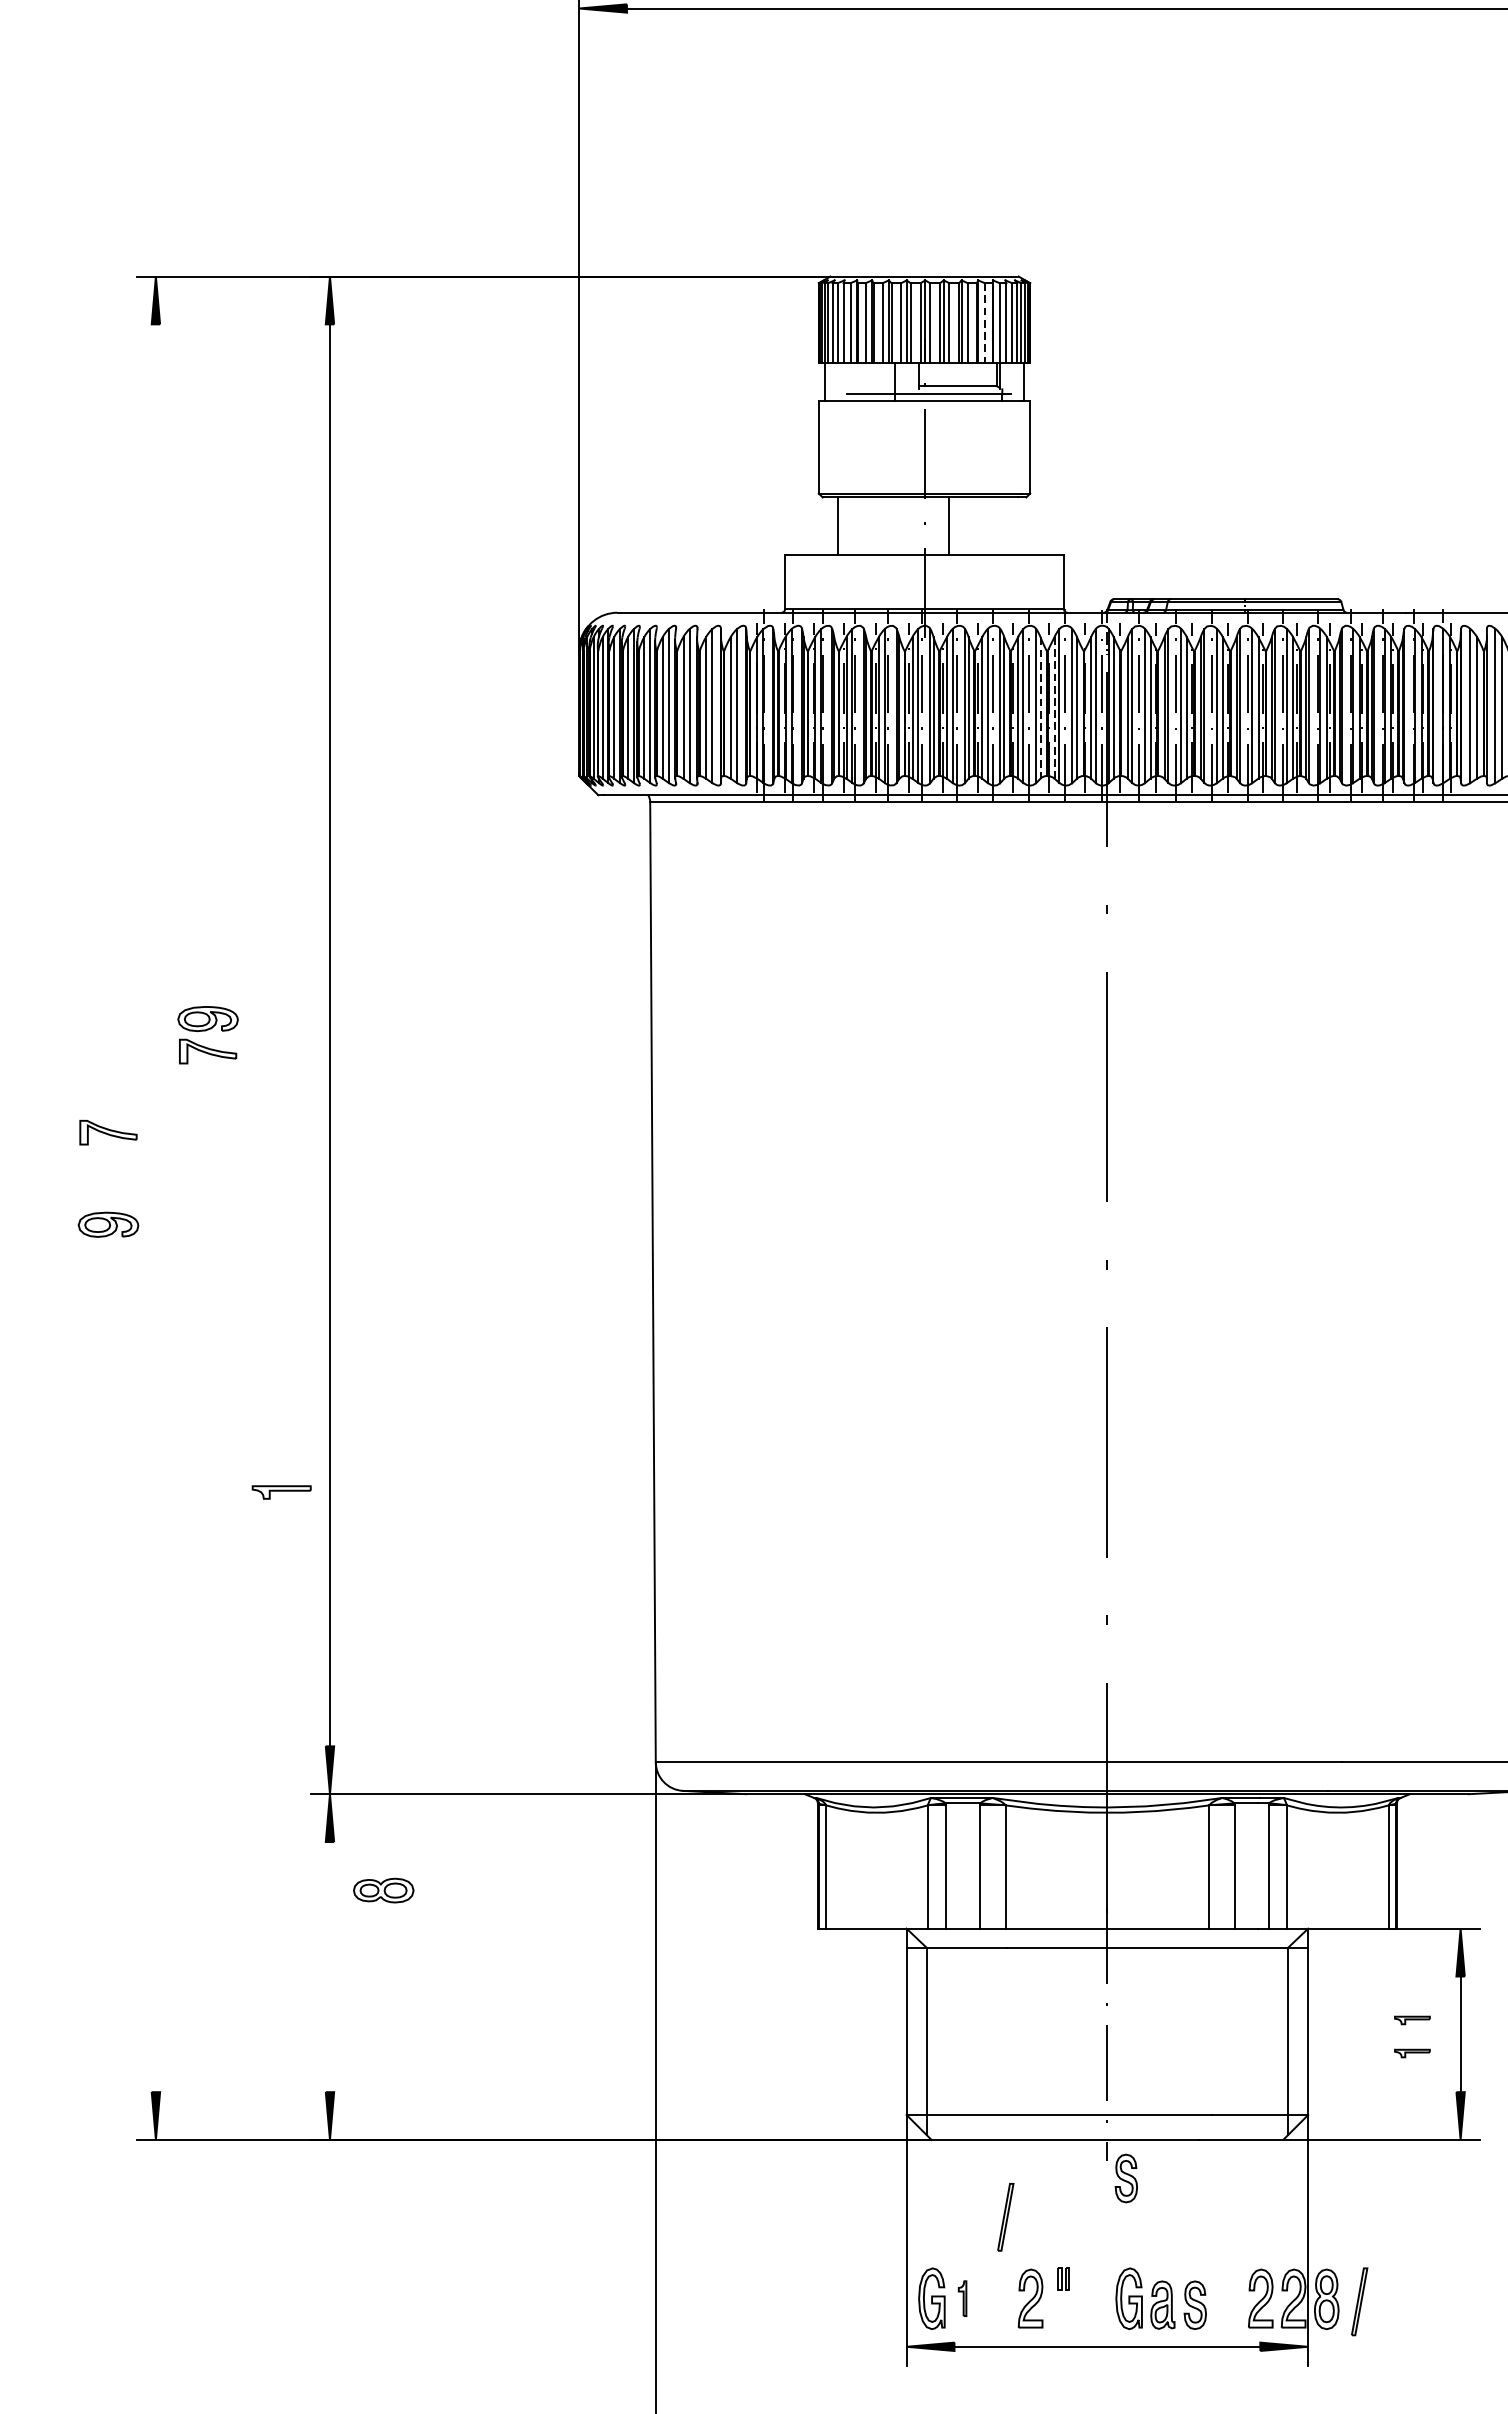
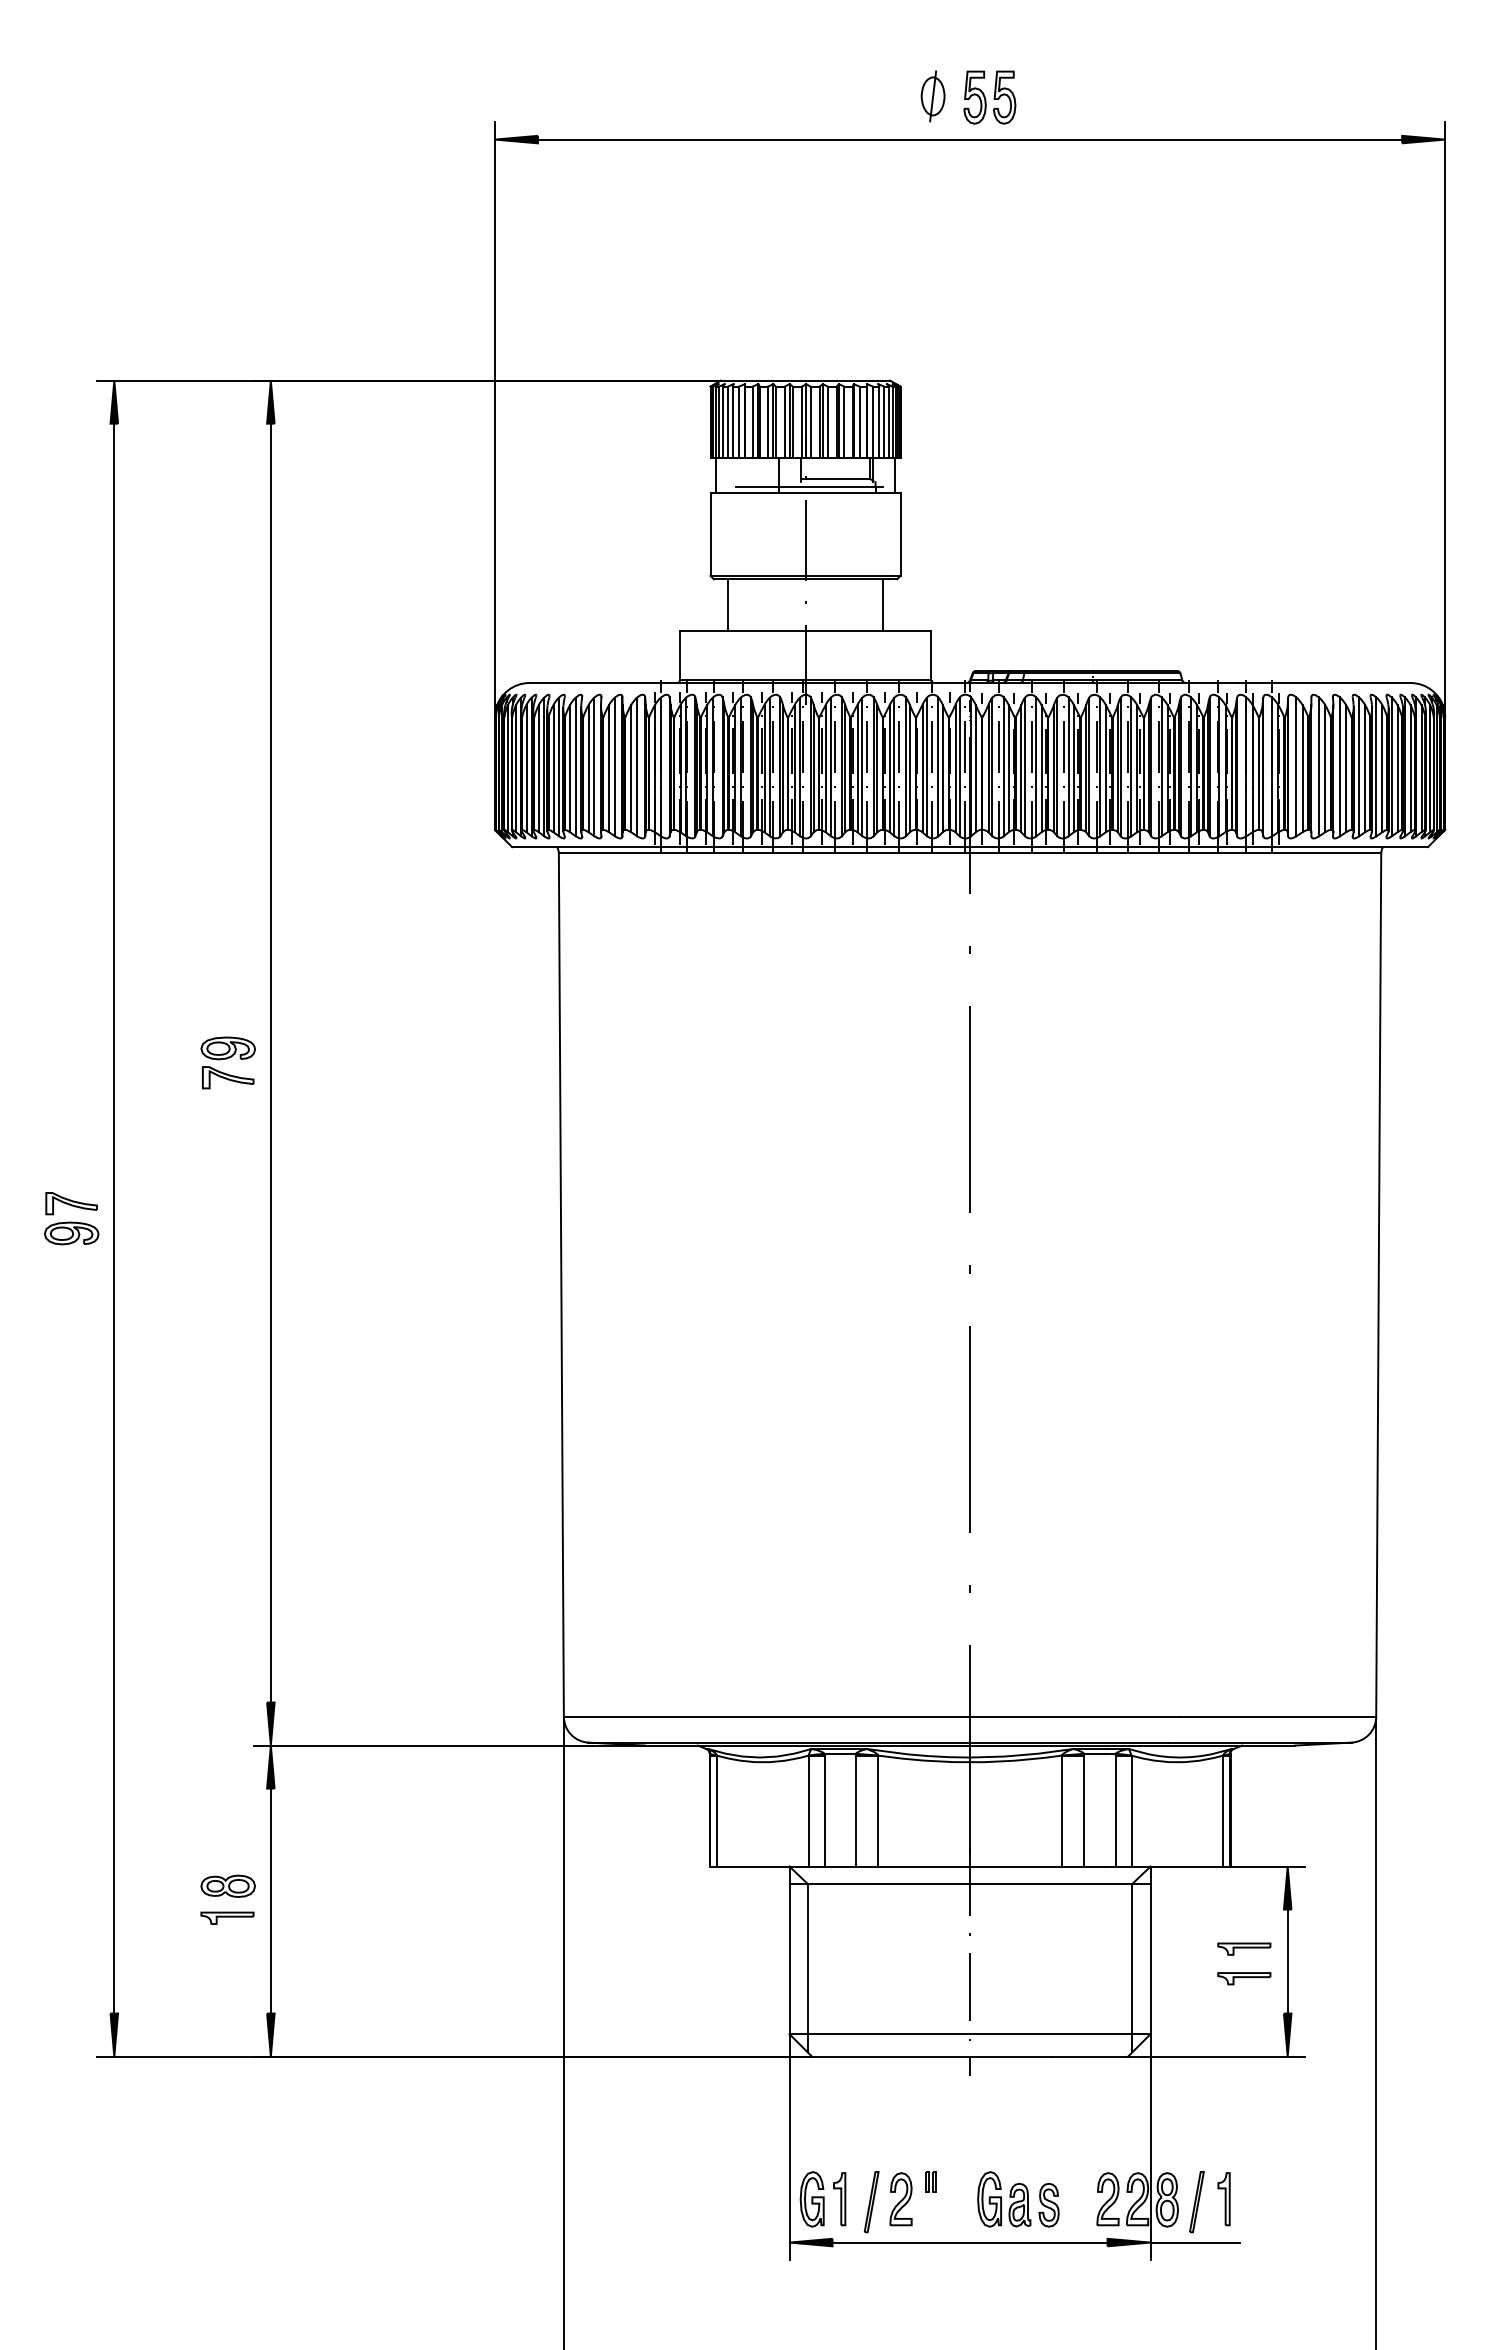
line: (984, 323) -> (859, 422), dashed -> solid
line: (948, 526) -> (883, 605), moved
line: (1054, 707) -> (922, 768), dashed -> solid
line: (1041, 708) -> (910, 769), dashed -> solid
part: (207, 1034) -> (227, 1062), moved
part: (108, 1132) -> (71, 1203), moved
line: (156, 1208) -> (114, 1218), added
part: (281, 1491) -> (227, 1917), moved
part: (382, 1889) -> (227, 1885), moved
line: (329, 1966) -> (270, 1900), added
part: (1412, 2019) -> (1244, 1948), size x1.67
part: (1412, 2053) -> (1244, 1978), size x1.67
part: (1125, 2178) -> (986, 2091), removed
part: (1005, 2217) -> (871, 2202), moved
part: (962, 2298) -> (839, 2199), size x1.67
part: (1389, 2298) -> (1223, 2199), added
line: (1356, 2346) -> (1194, 2242), added

